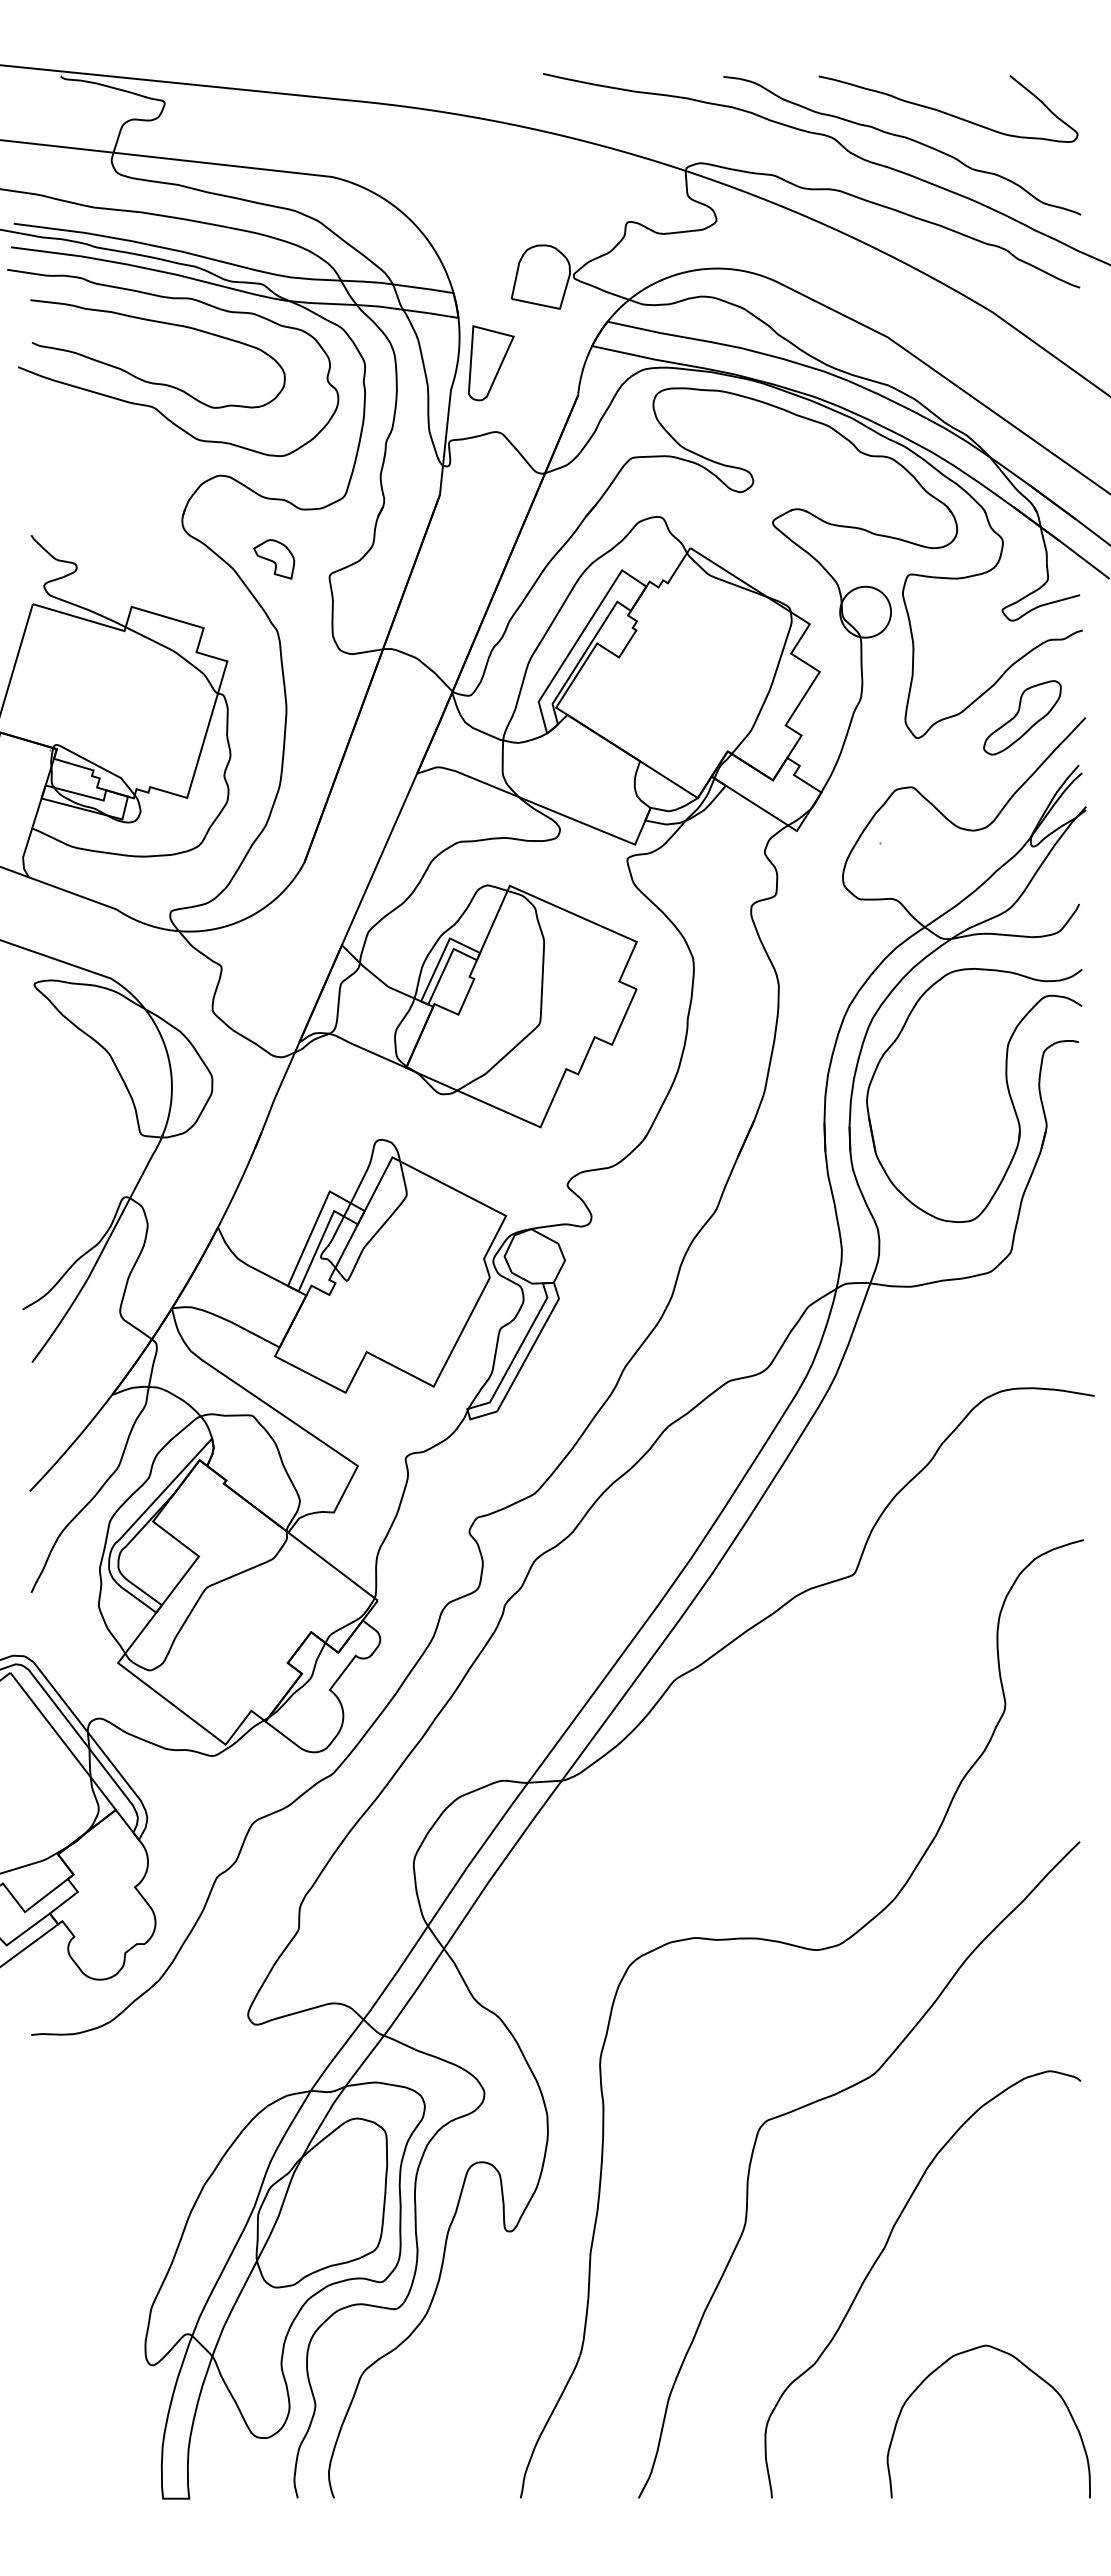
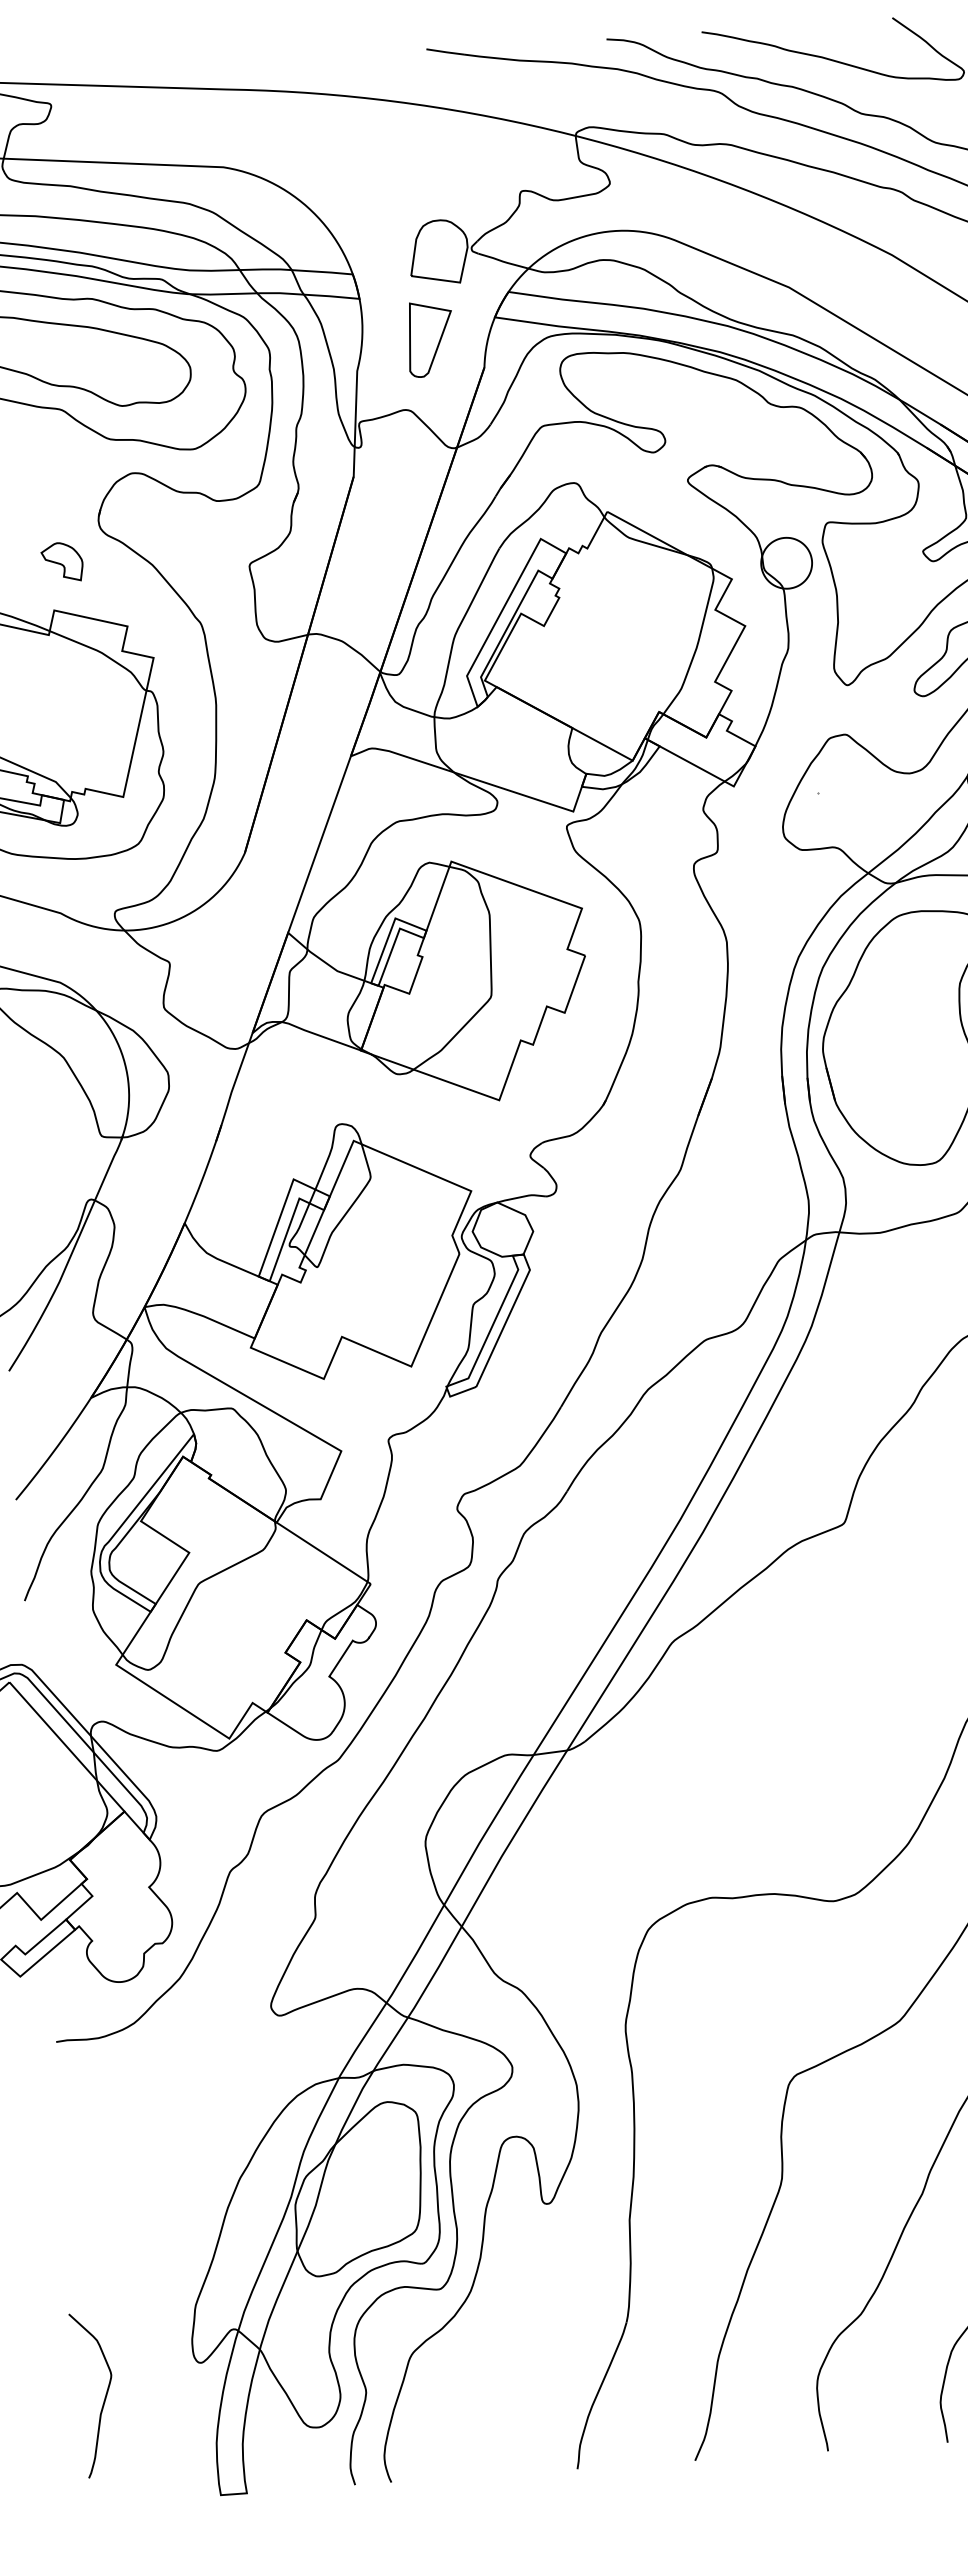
part: (491, 363) -> (430, 339), moved
part: (274, 559) -> (62, 562), moved
curve: (54, 2391) -> (104, 2395), added

